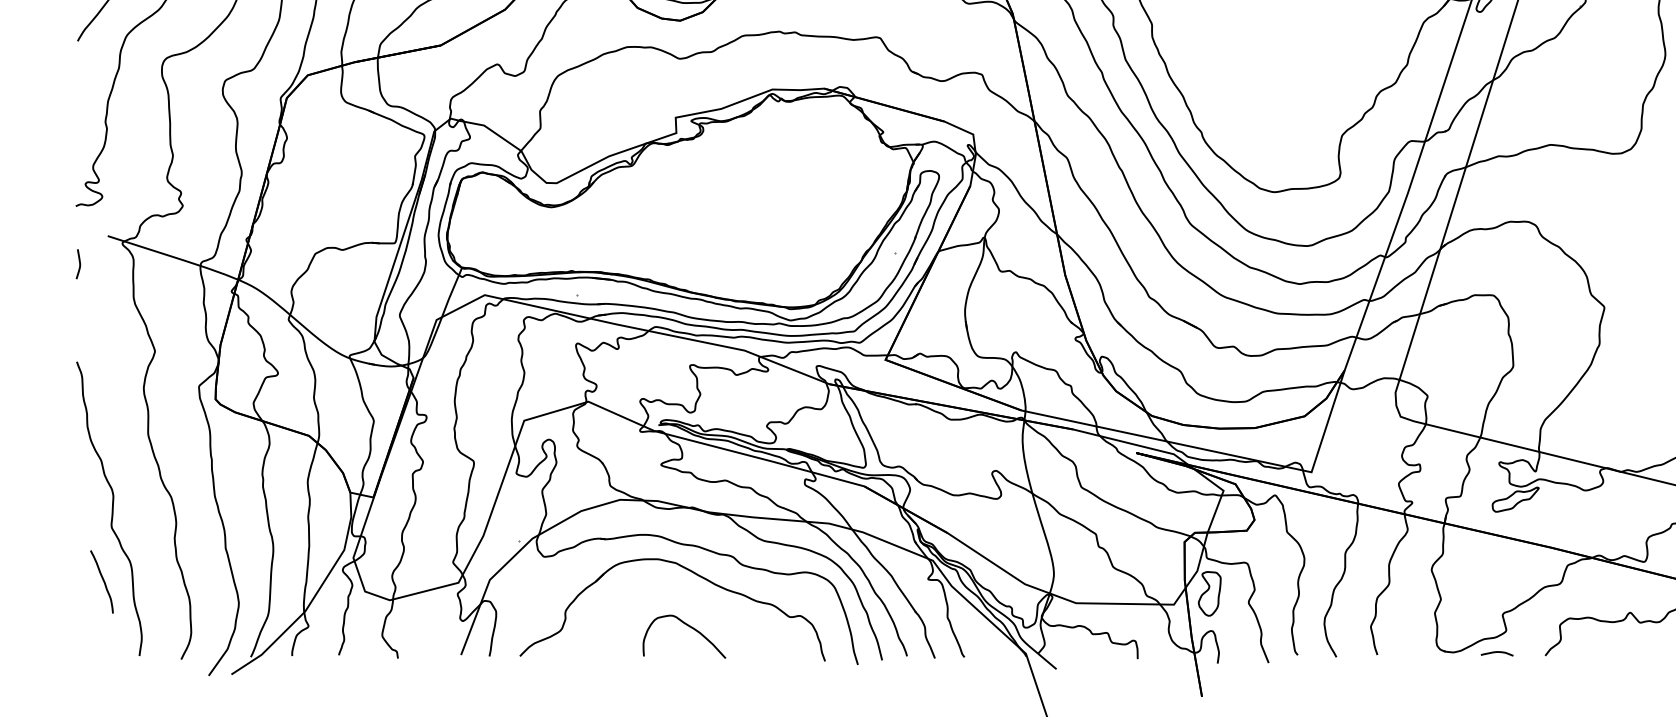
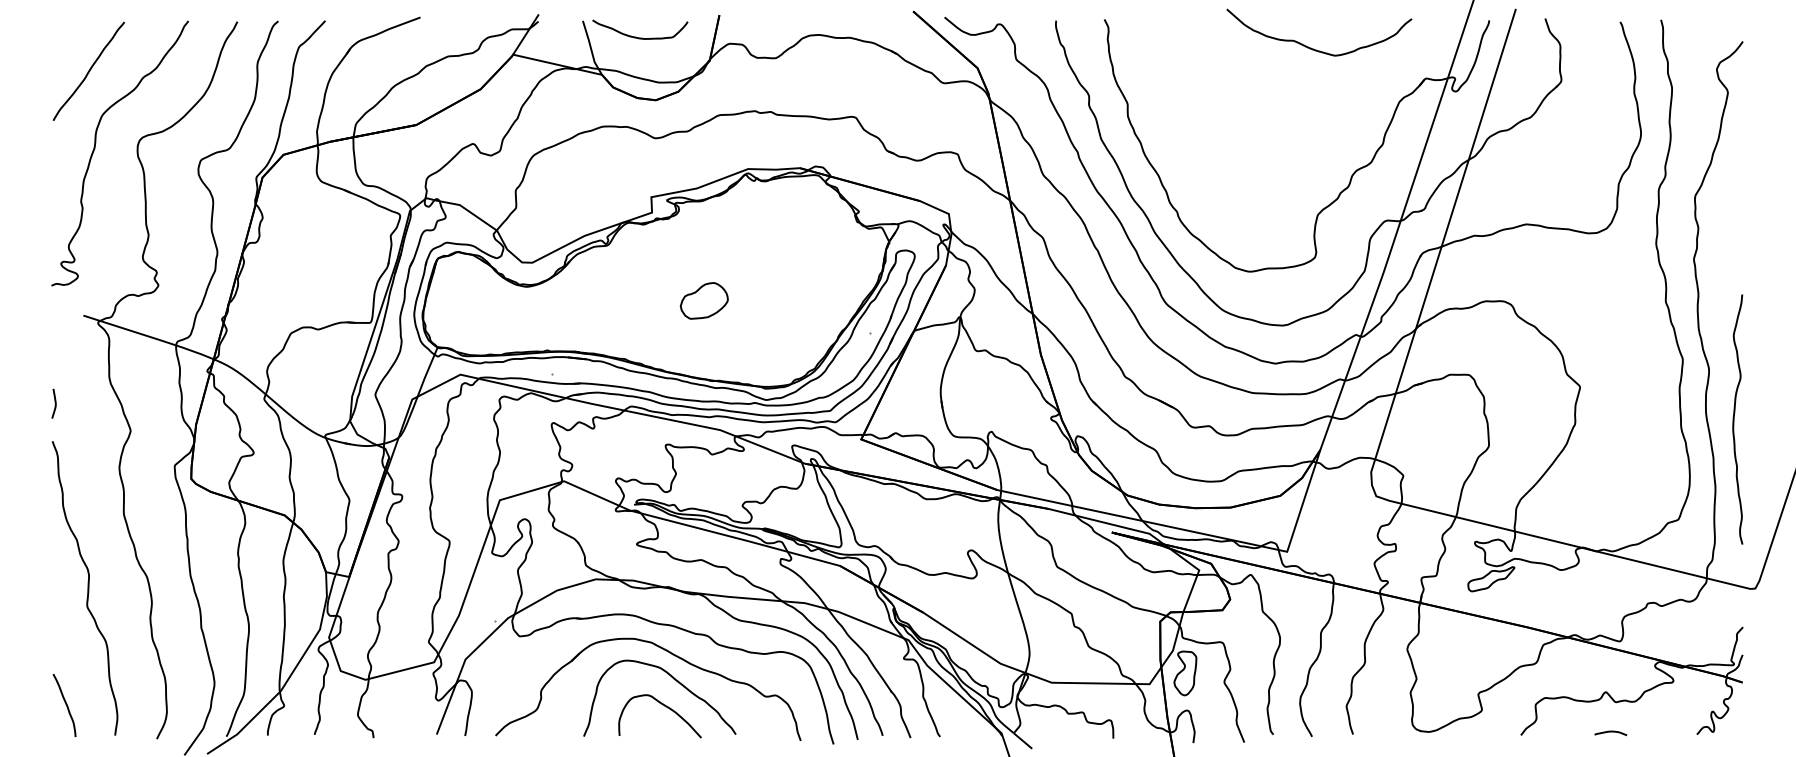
part: (727, 220) -> (703, 300), added
curve: (78, 263) -> (54, 403), moved
curve: (102, 580) -> (65, 704), moved
curve: (698, 600) -> (674, 680), added
curve: (1496, 652) -> (1610, 732), moved

